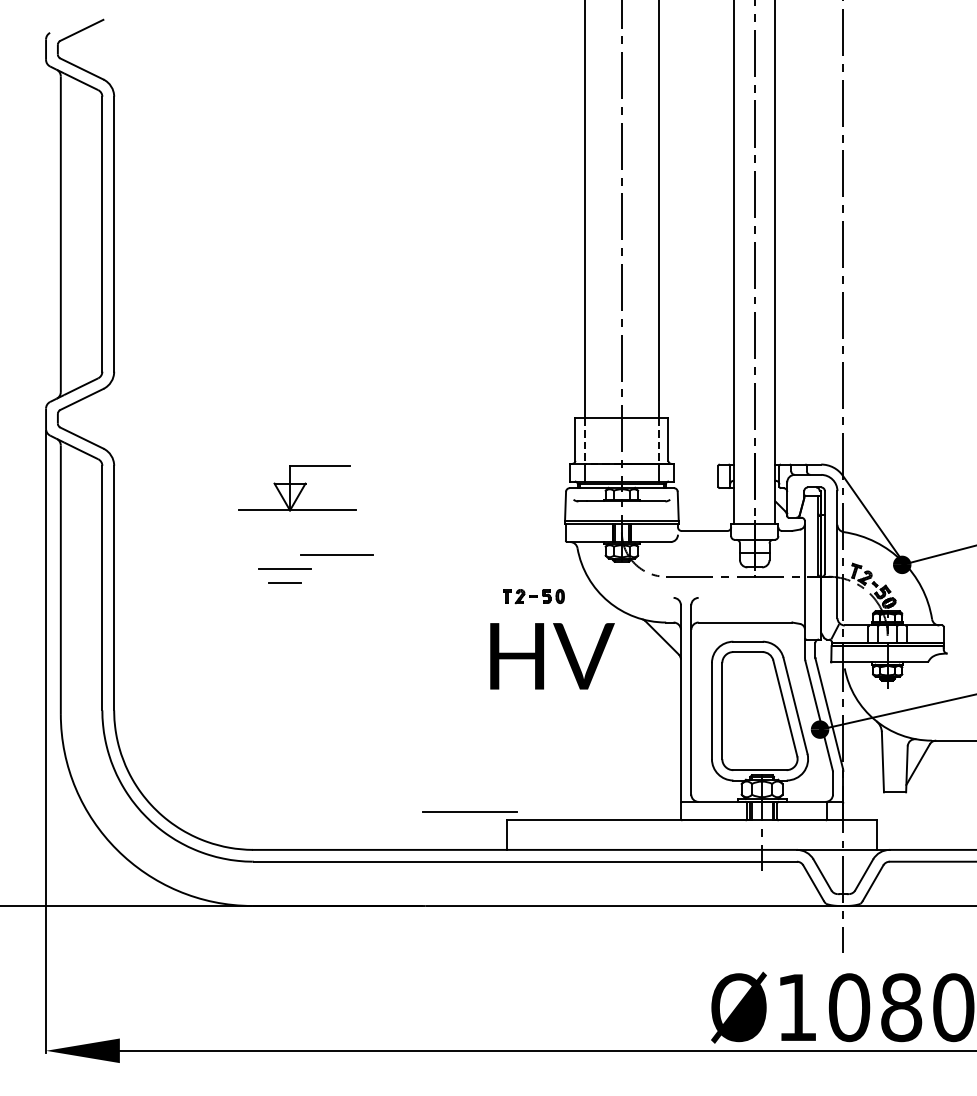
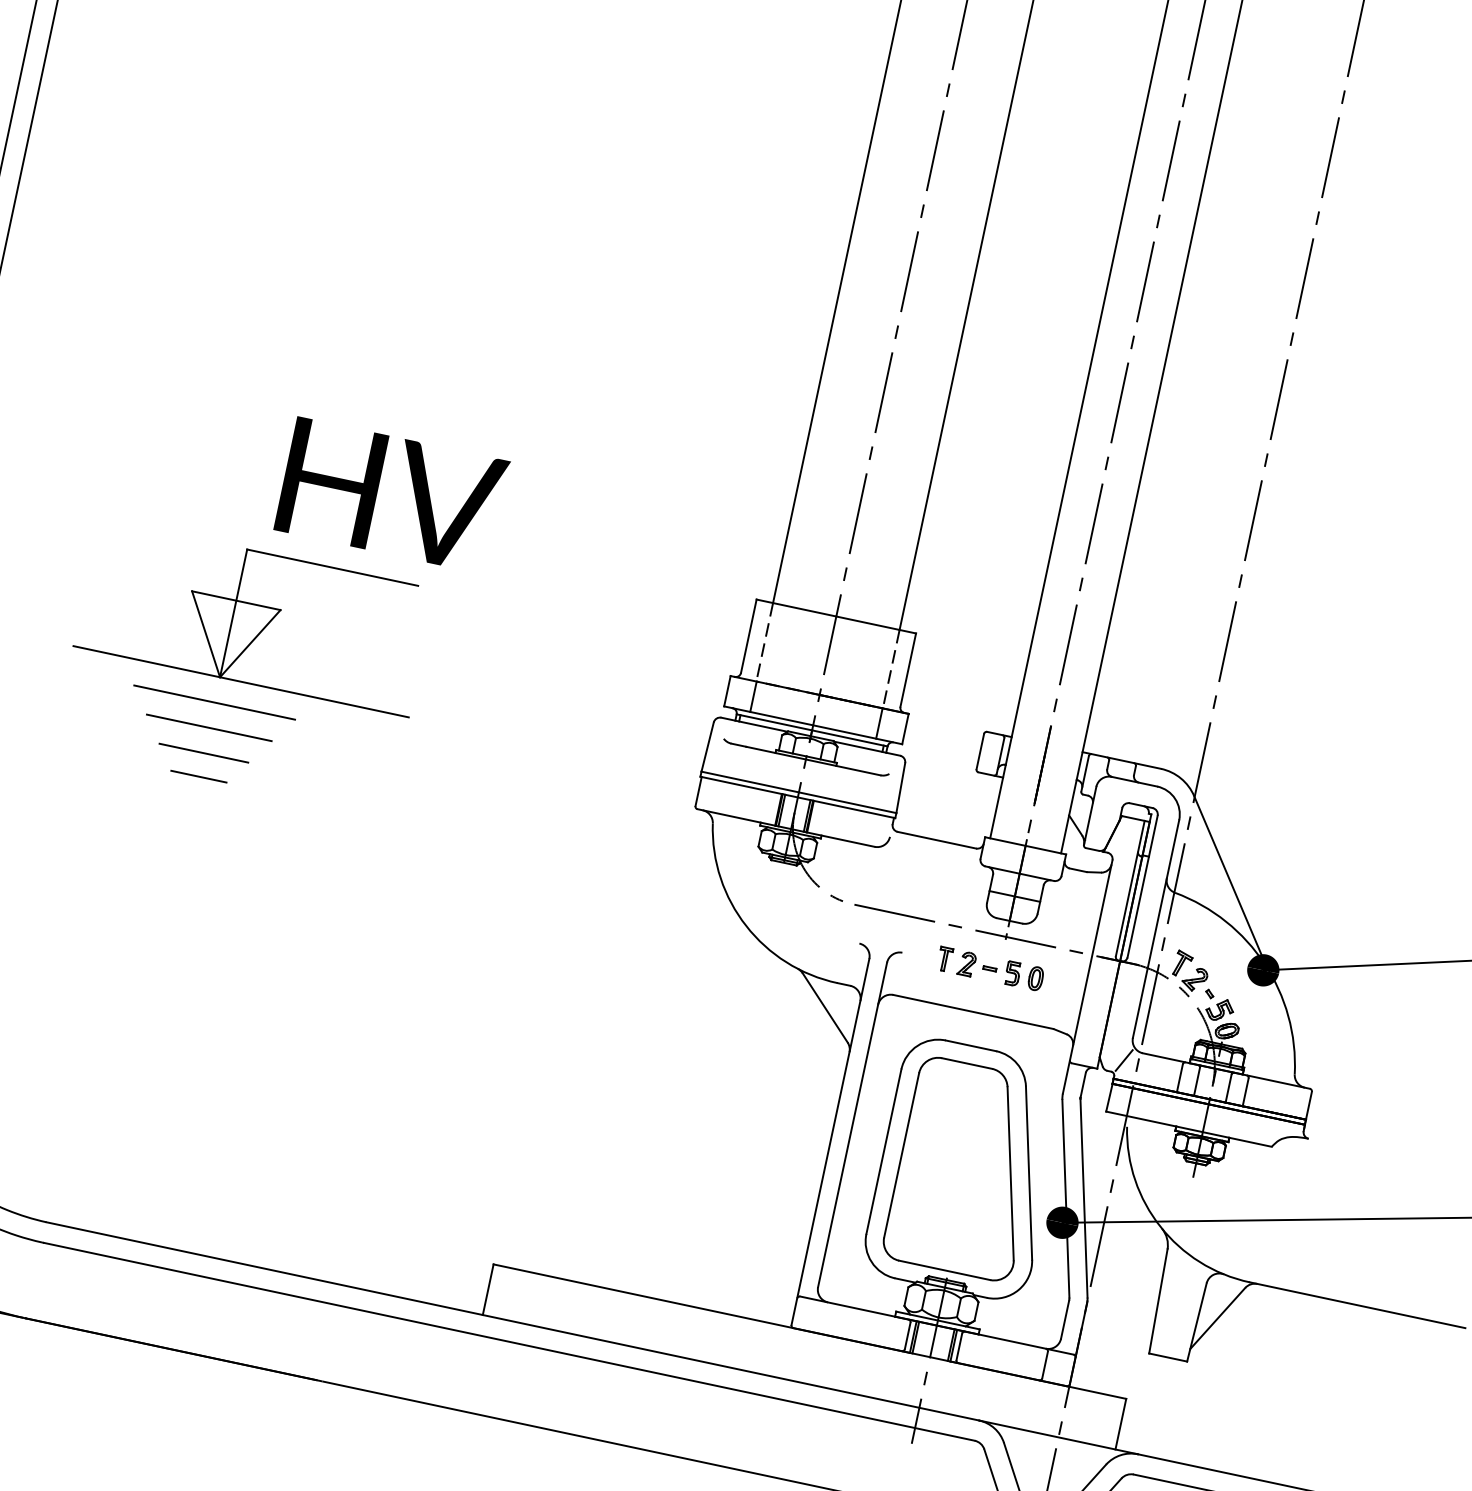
part: (297, 488) -> (254, 619), size x1.67
line: (336, 554) -> (208, 727), moved
part: (533, 596) -> (990, 968), moved
text: (552, 656) -> (391, 495), moved
line: (469, 811) -> (213, 701), moved

